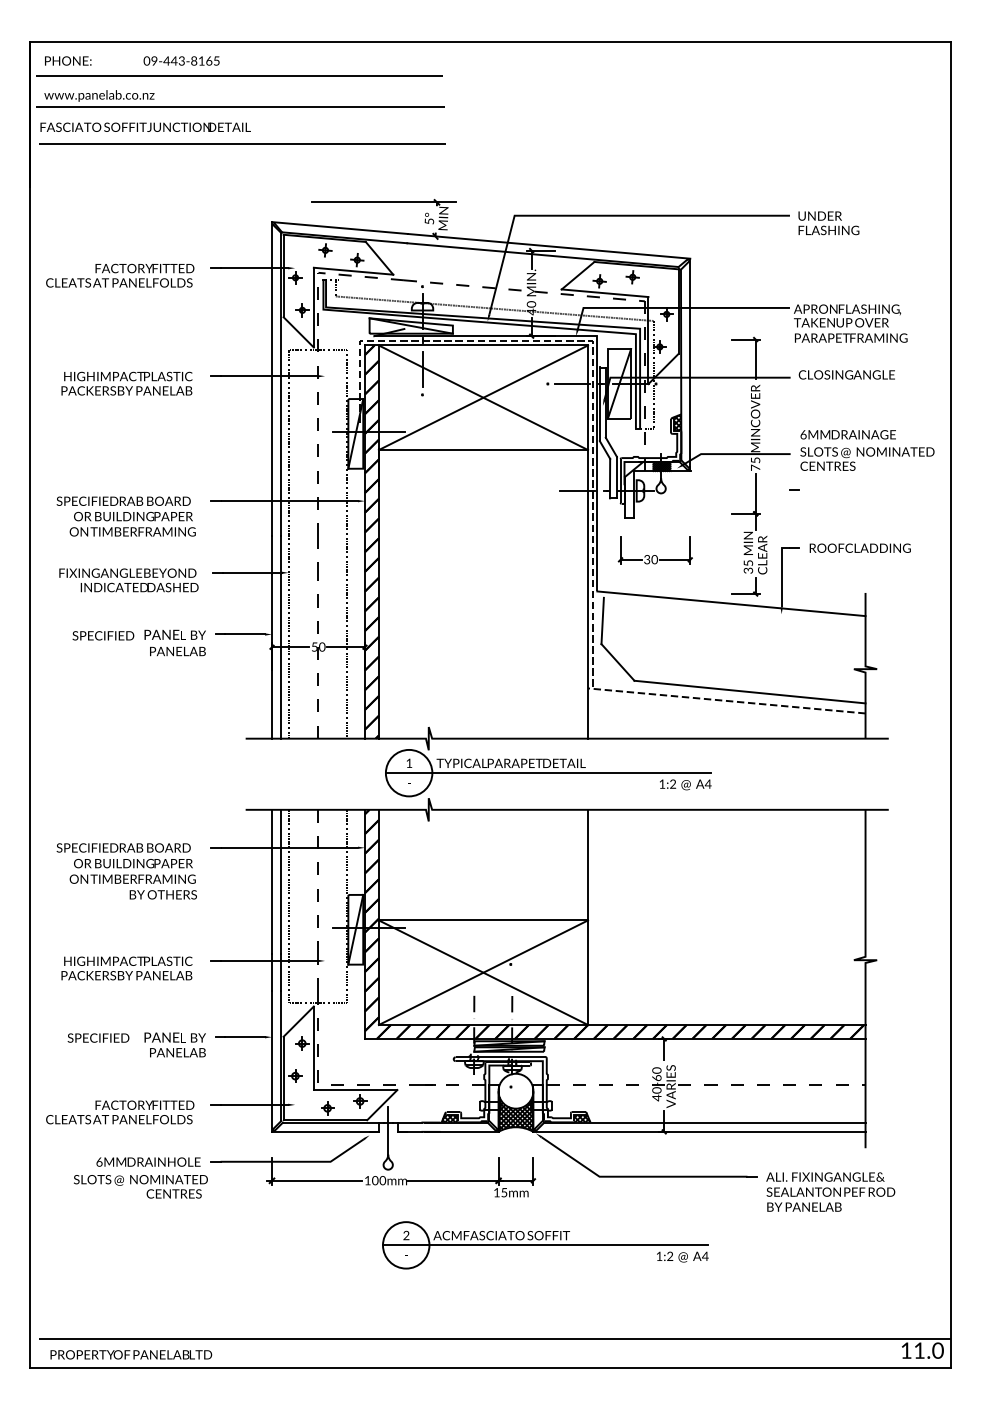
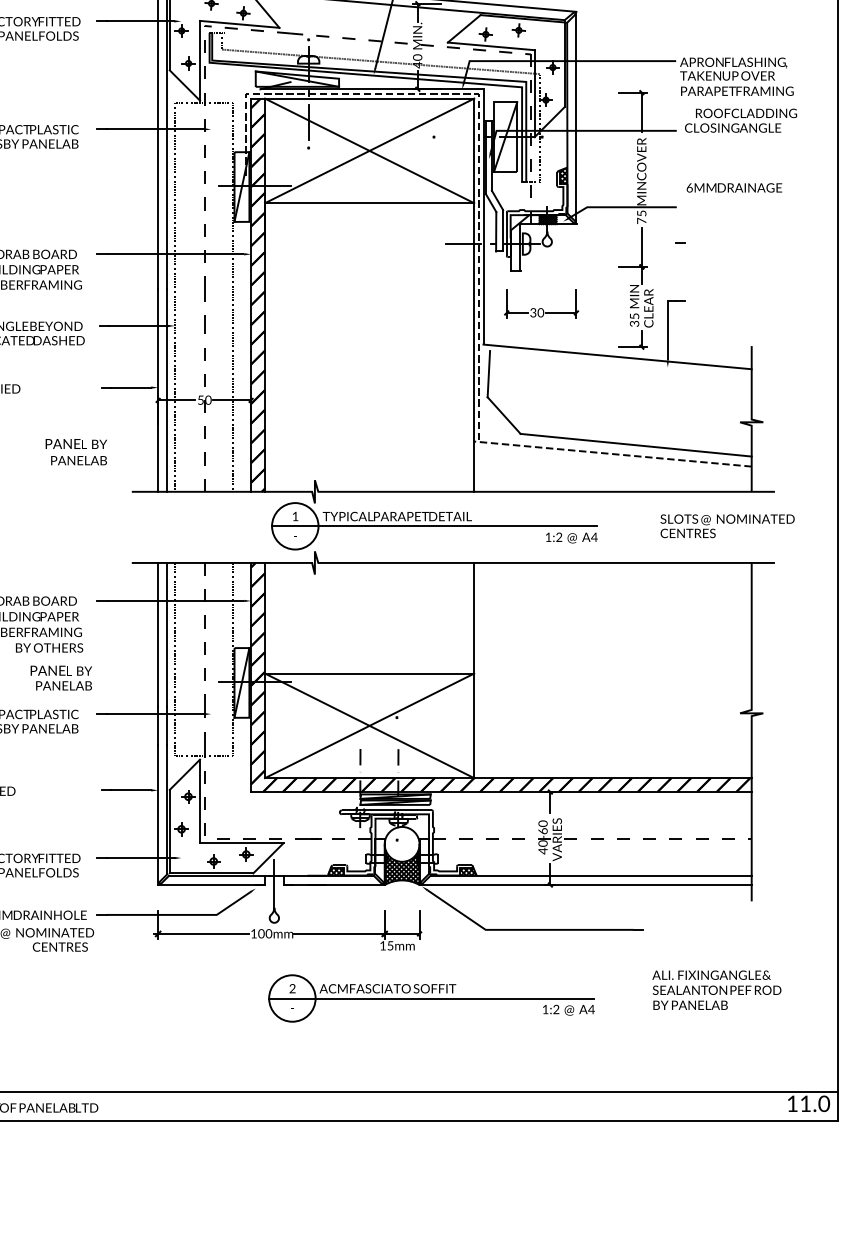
line: (572, 383) -> (458, 136), removed
text: (867, 458) -> (727, 525), moved
text: (859, 547) -> (745, 112), moved
text: (174, 642) -> (75, 451), moved
text: (174, 1044) -> (60, 677), moved
text: (830, 1191) -> (716, 989), moved

